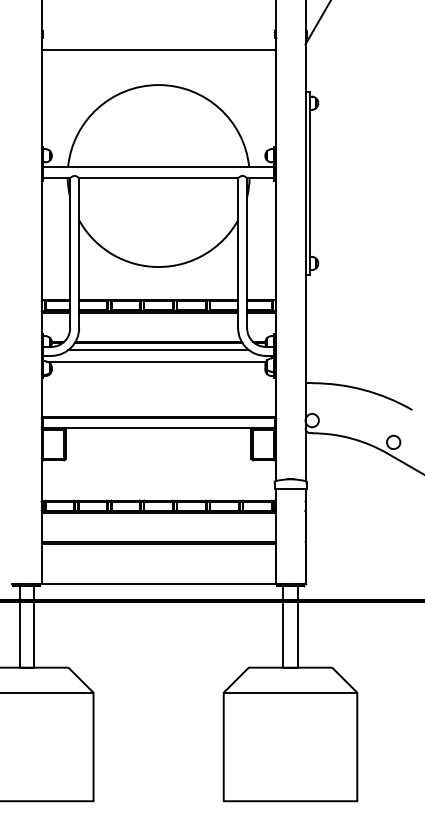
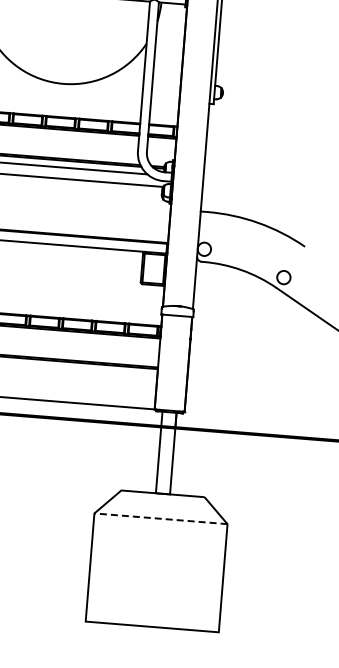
line: (290, 692) -> (160, 518), solid -> dashed

